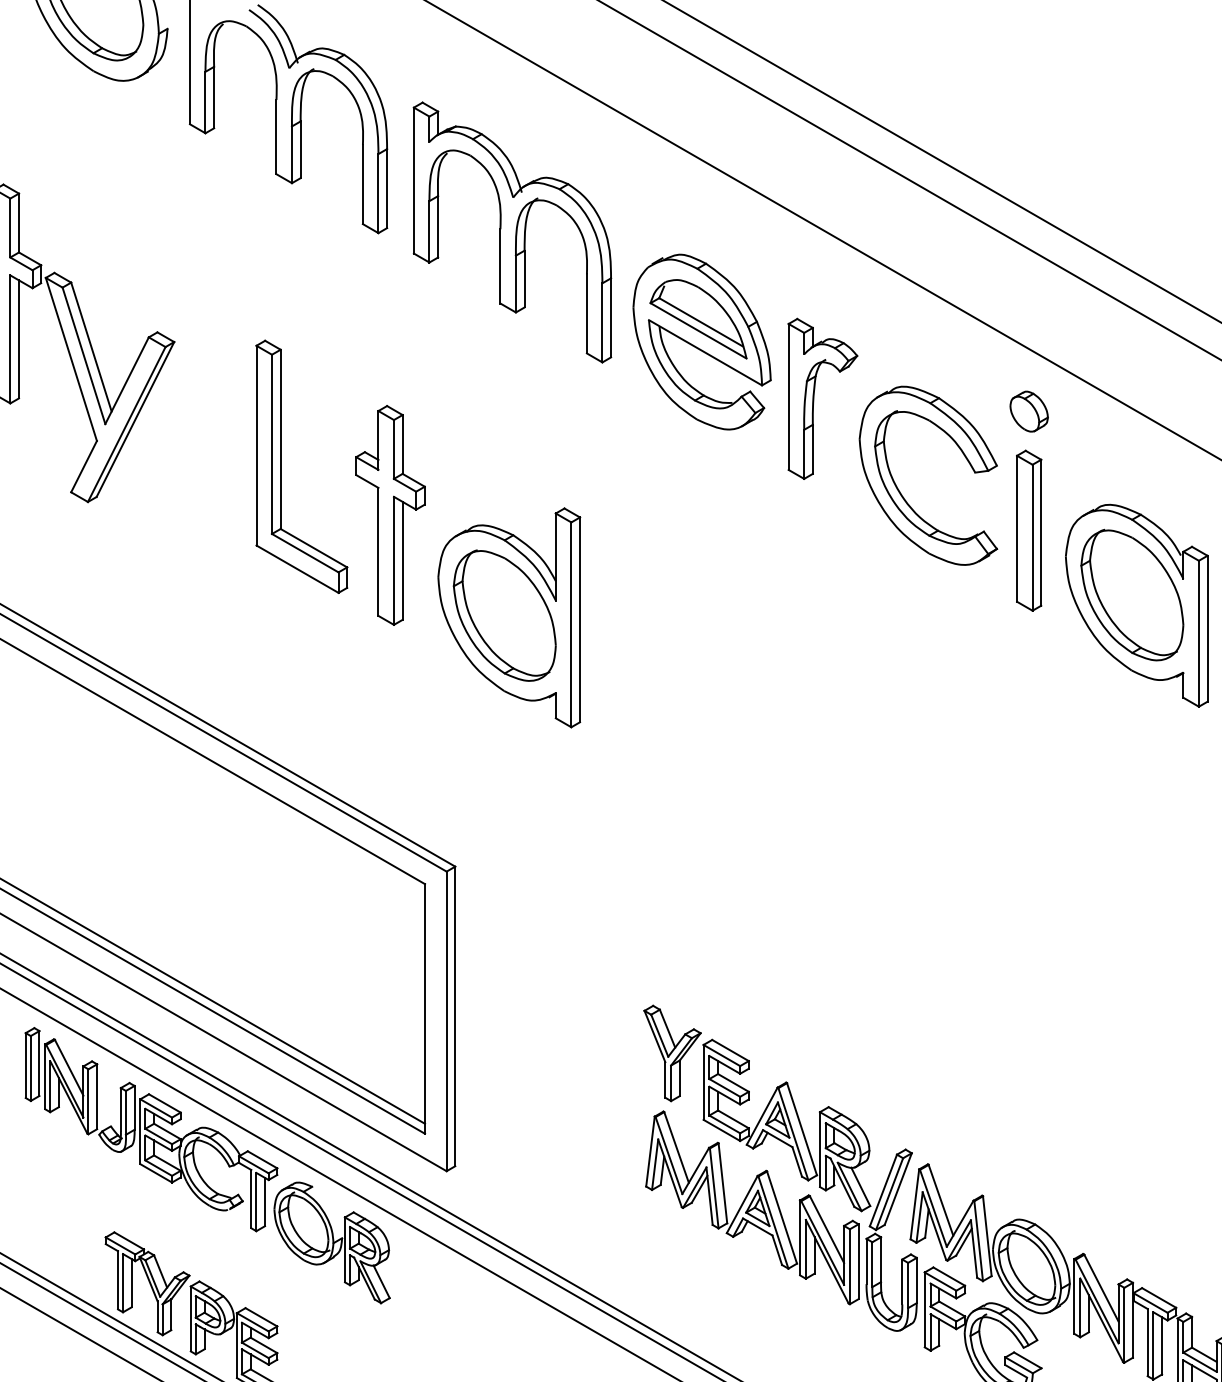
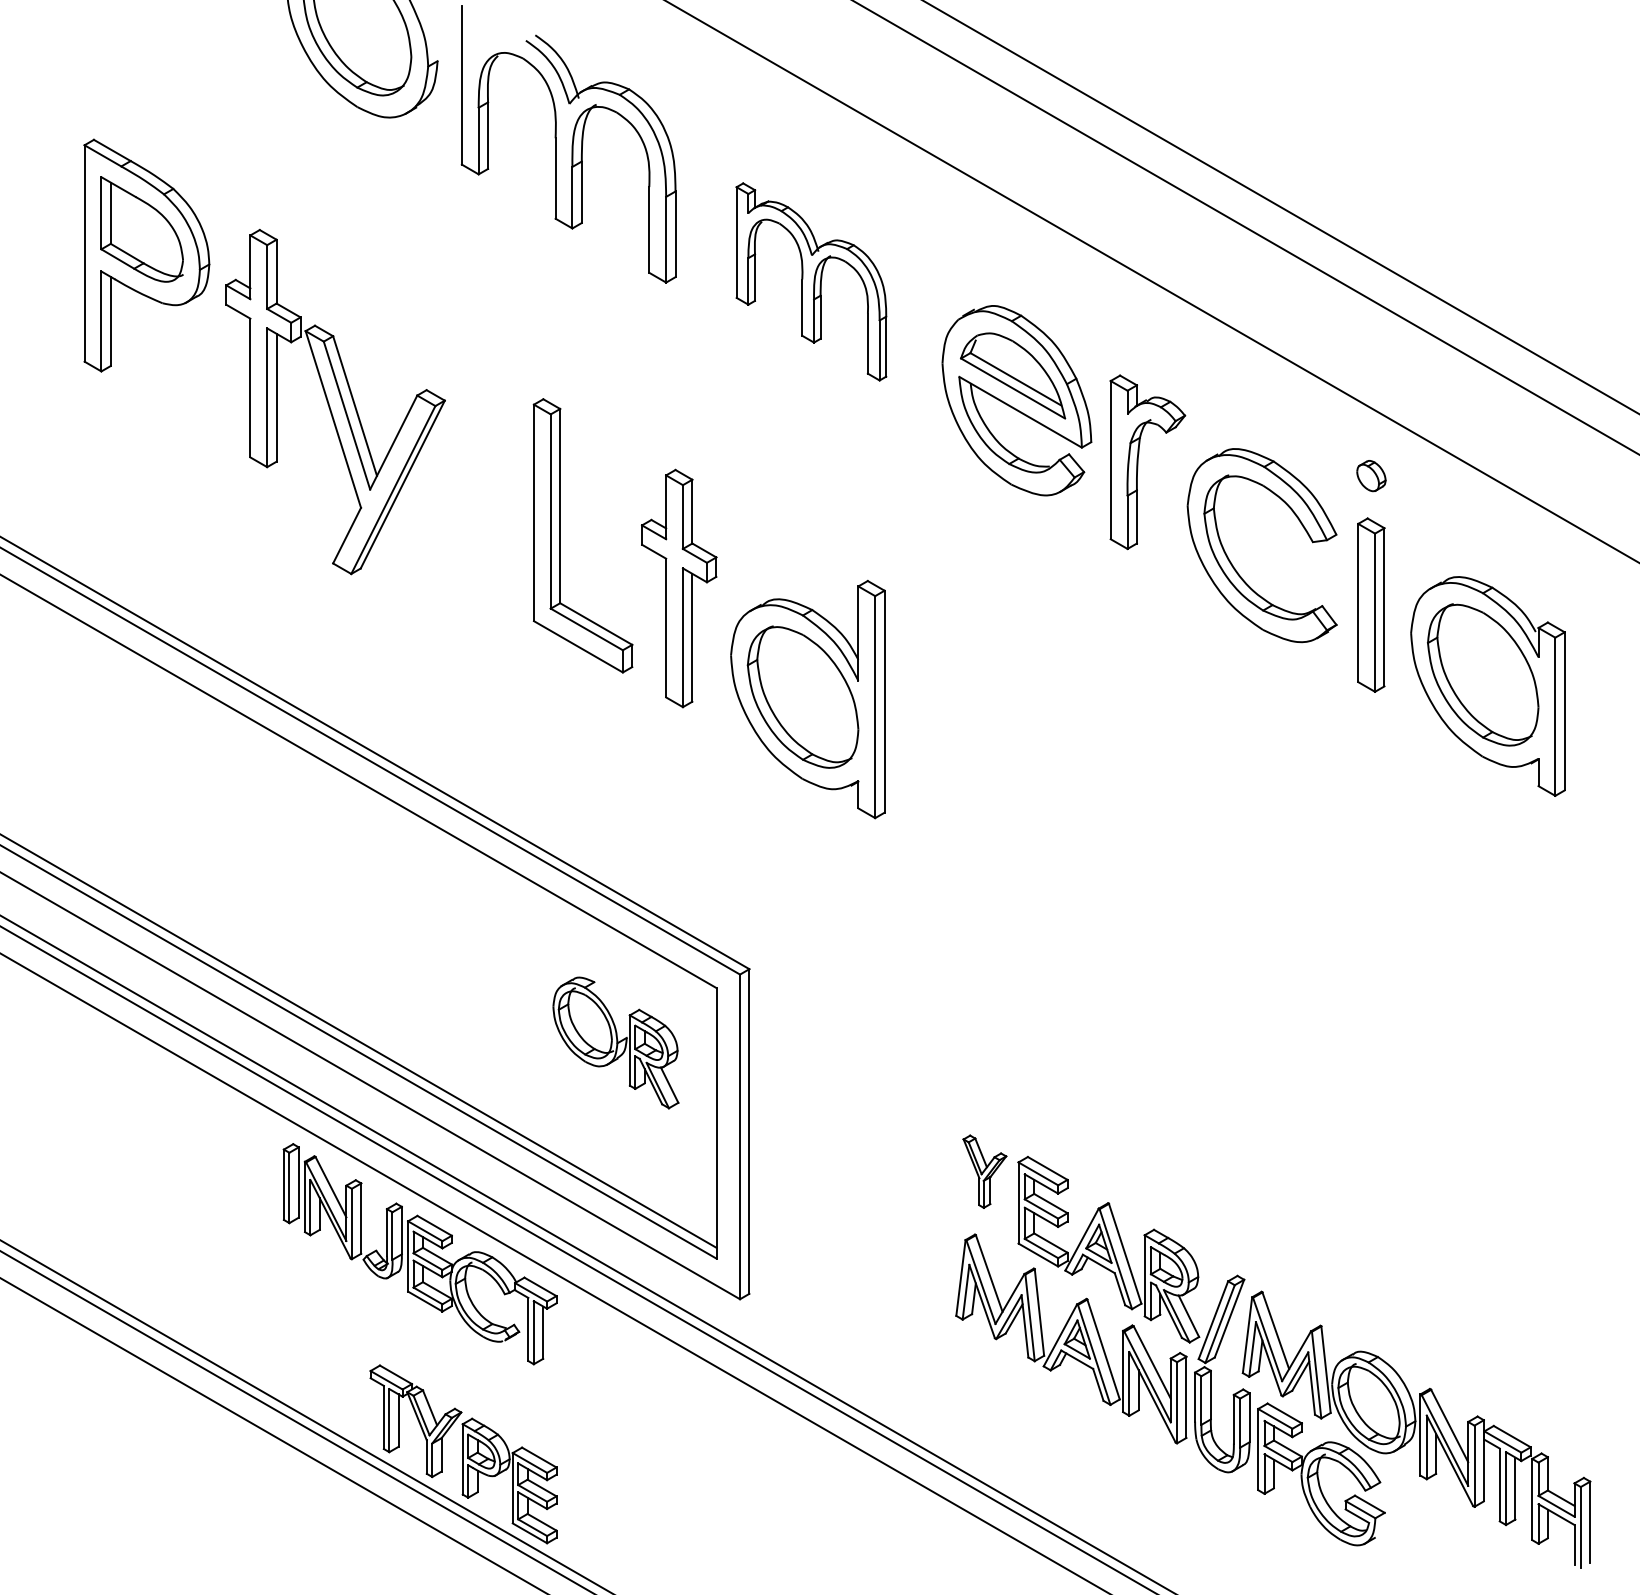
part: (512, 232) -> (811, 281), size x0.7
part: (1029, 411) -> (1371, 475), size x0.7
part: (672, 1053) -> (984, 1171), size x0.7
part: (331, 1242) -> (615, 1042), moved

